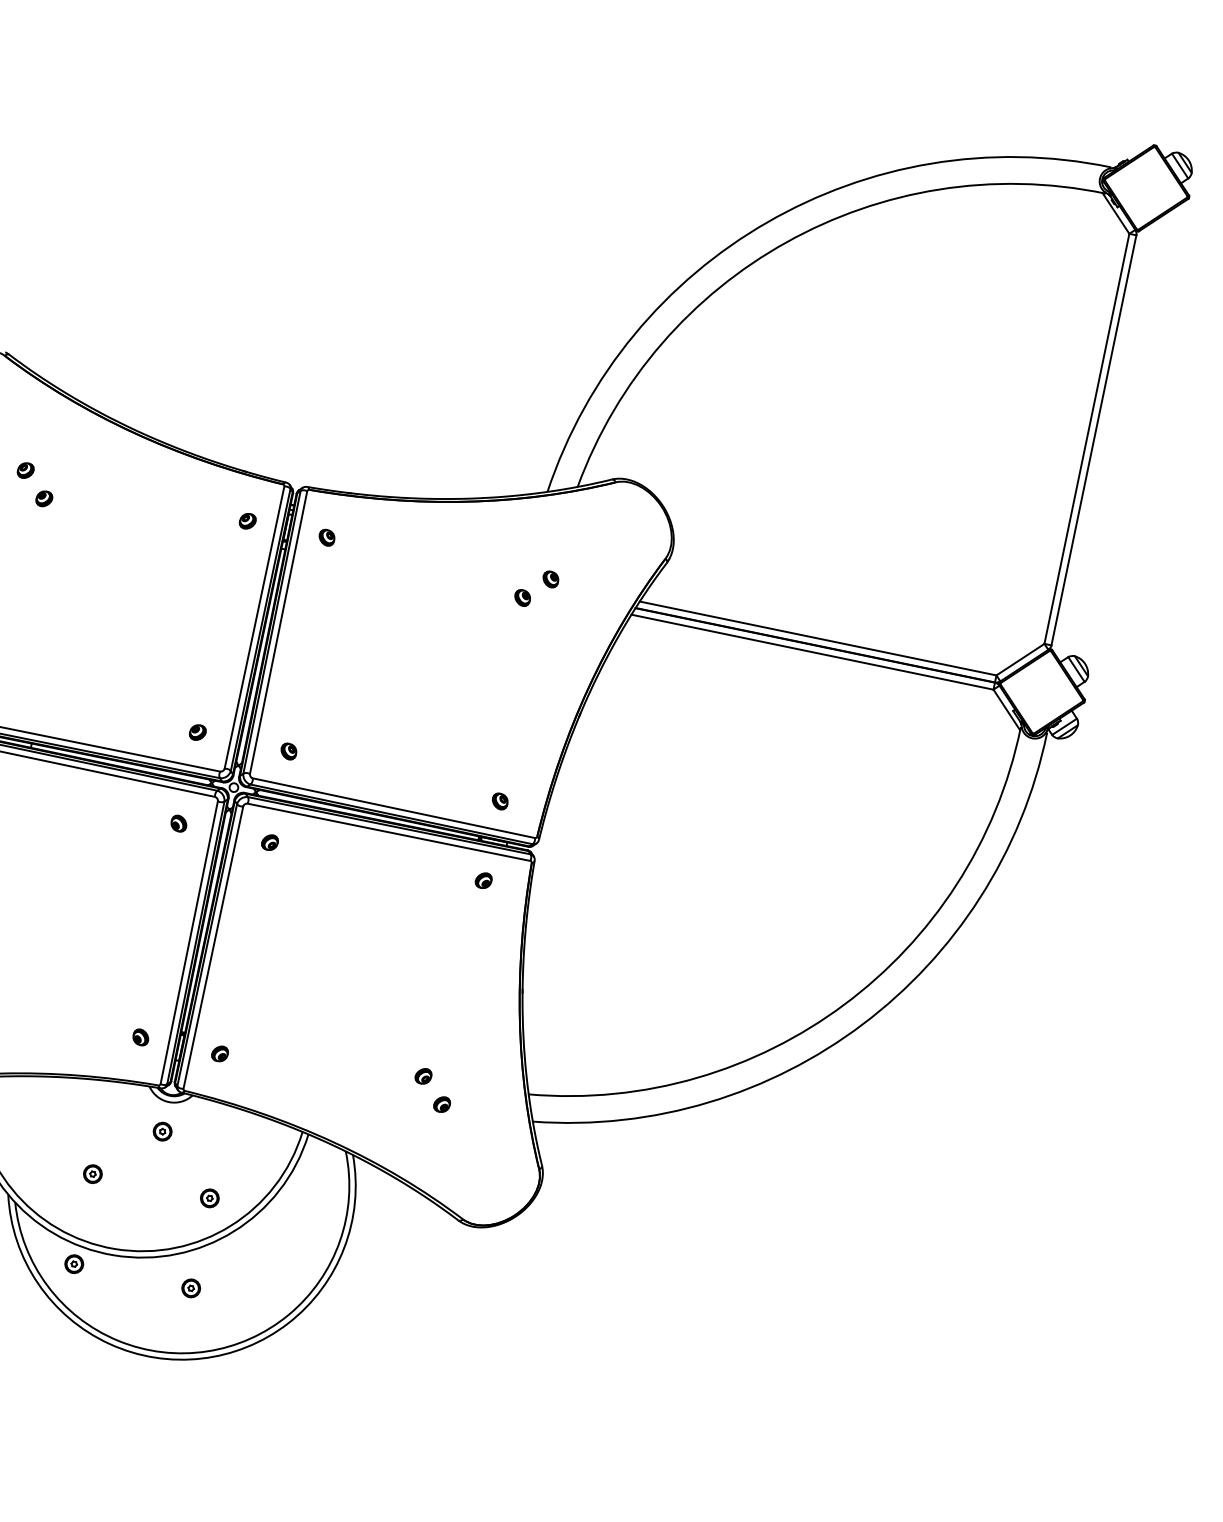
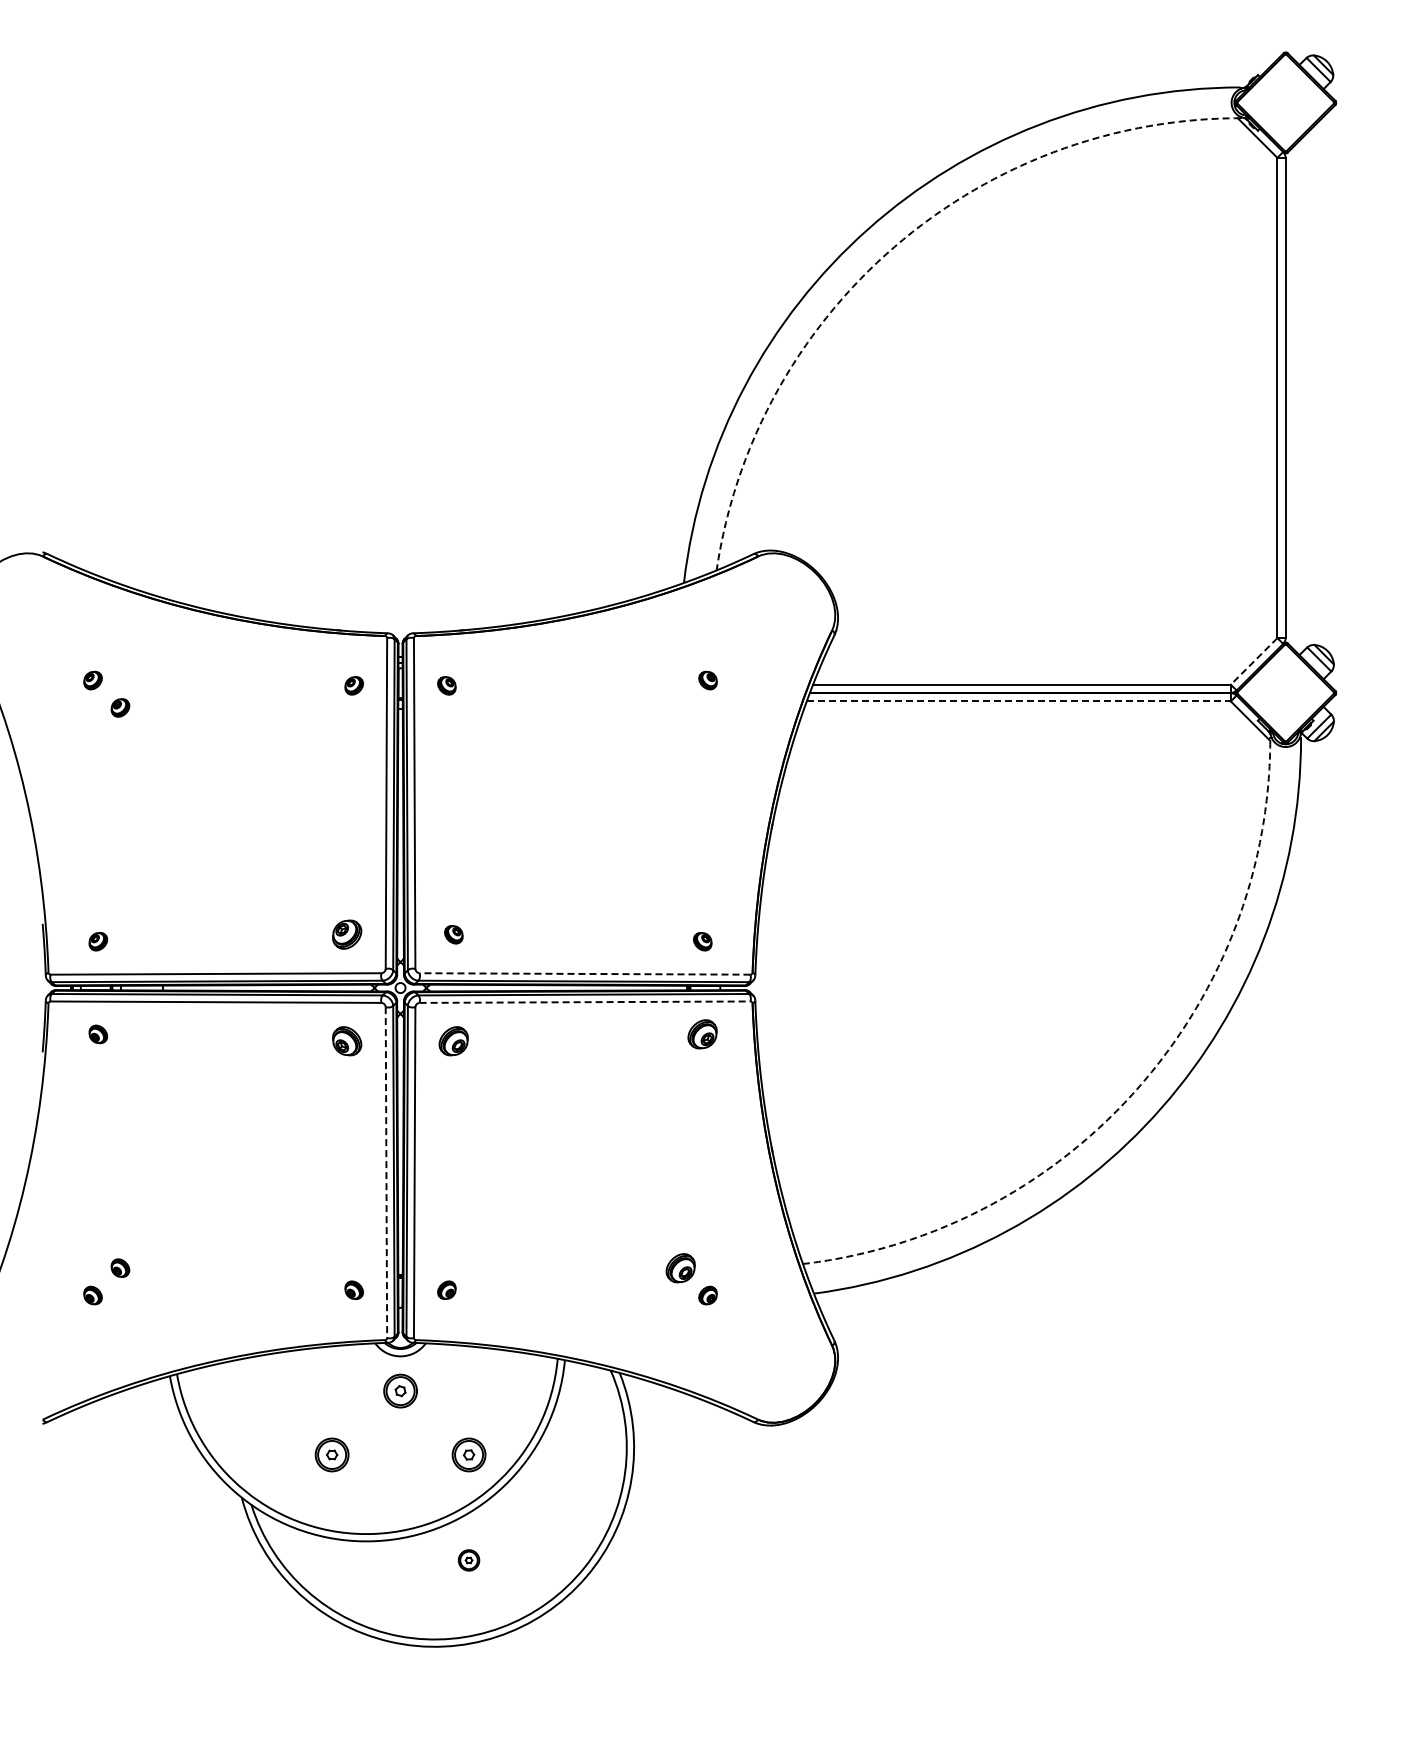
arc: (786, 241) -> (894, 246), solid -> dashed
part: (522, 597) -> (680, 707), removed
line: (813, 652) -> (1019, 701), solid -> dashed
line: (1020, 659) -> (1254, 661), solid -> dashed
part: (198, 732) -> (347, 934), size x1.6
line: (393, 807) -> (584, 973), solid -> dashed
part: (179, 823) -> (347, 1041), size x1.6
line: (389, 832) -> (585, 1002), solid -> dashed
part: (269, 842) -> (453, 1041), size x1.6
part: (483, 880) -> (702, 1034), size x1.6
line: (189, 943) -> (386, 1173), solid -> dashed
arc: (844, 1004) -> (1136, 1089), solid -> dashed
part: (423, 1075) -> (680, 1267), size x1.6
part: (162, 1131) -> (400, 1390), size x1.6
part: (92, 1173) -> (331, 1454), size x1.6
part: (209, 1197) -> (468, 1454), size x1.6
part: (73, 1264) -> (331, 1560), removed

